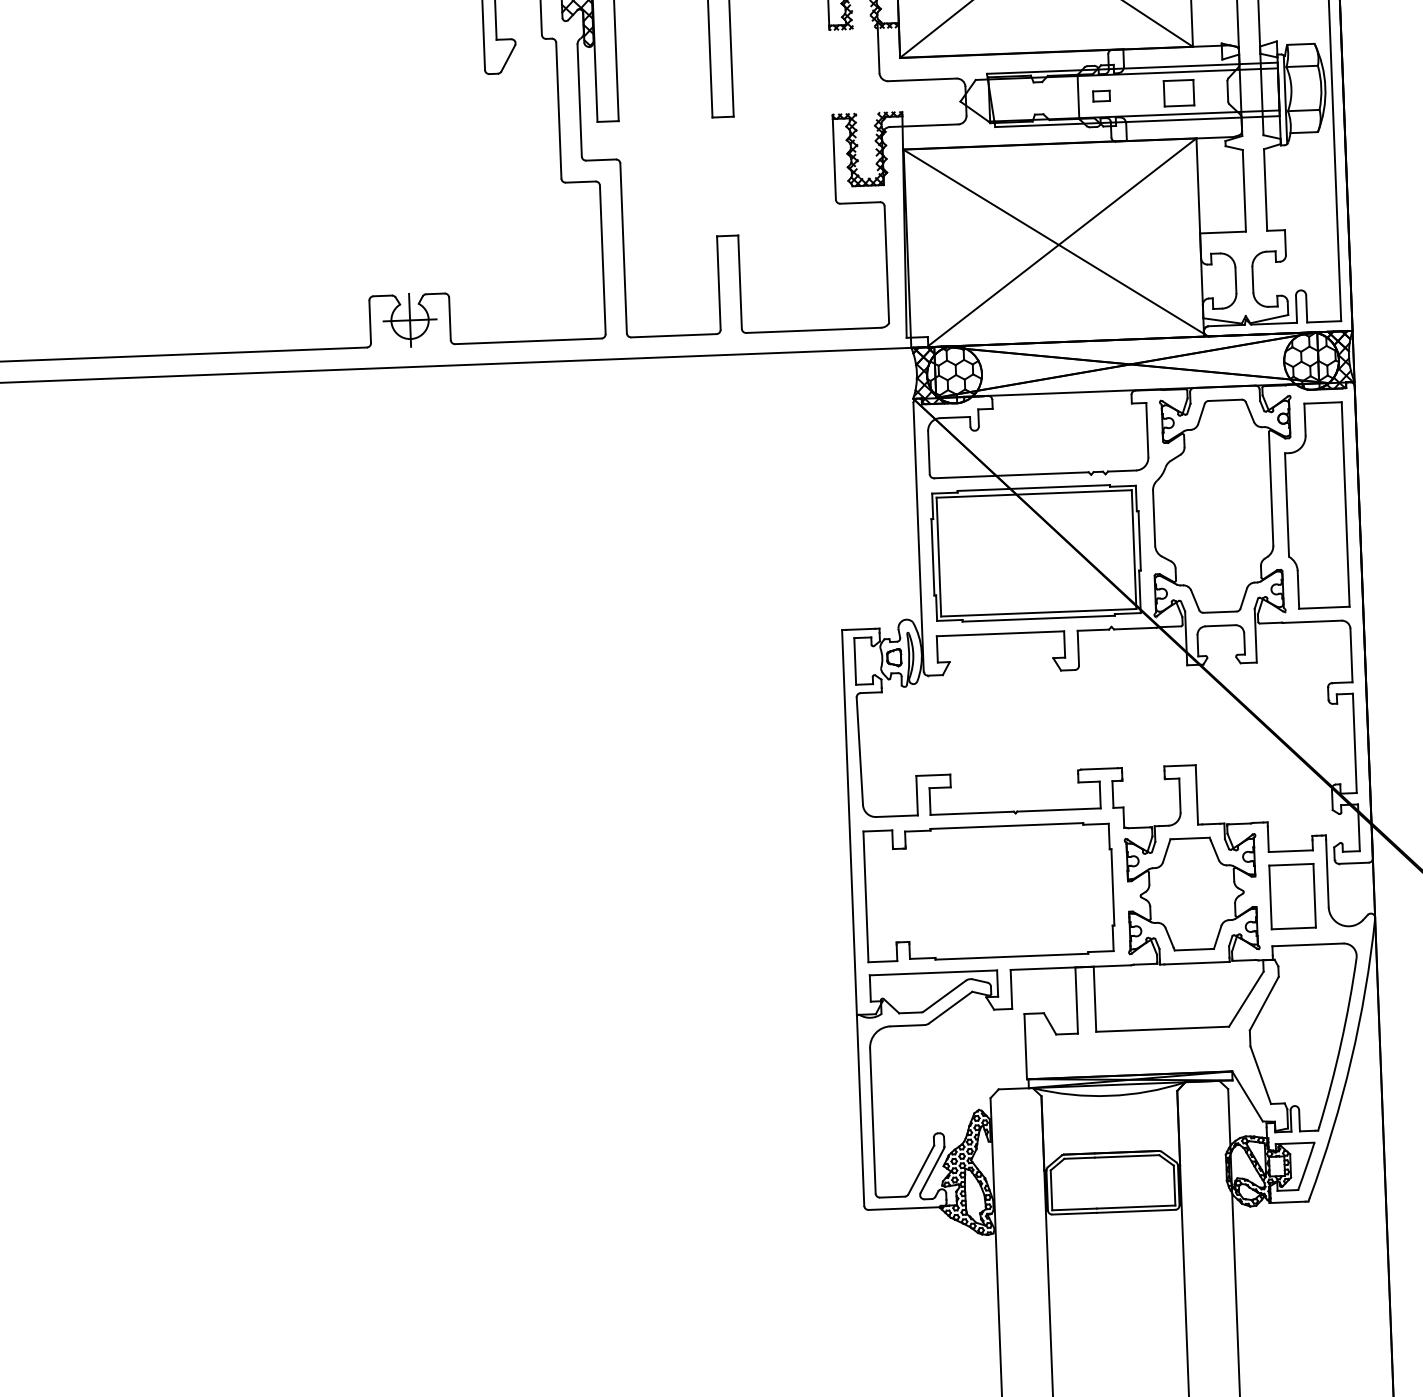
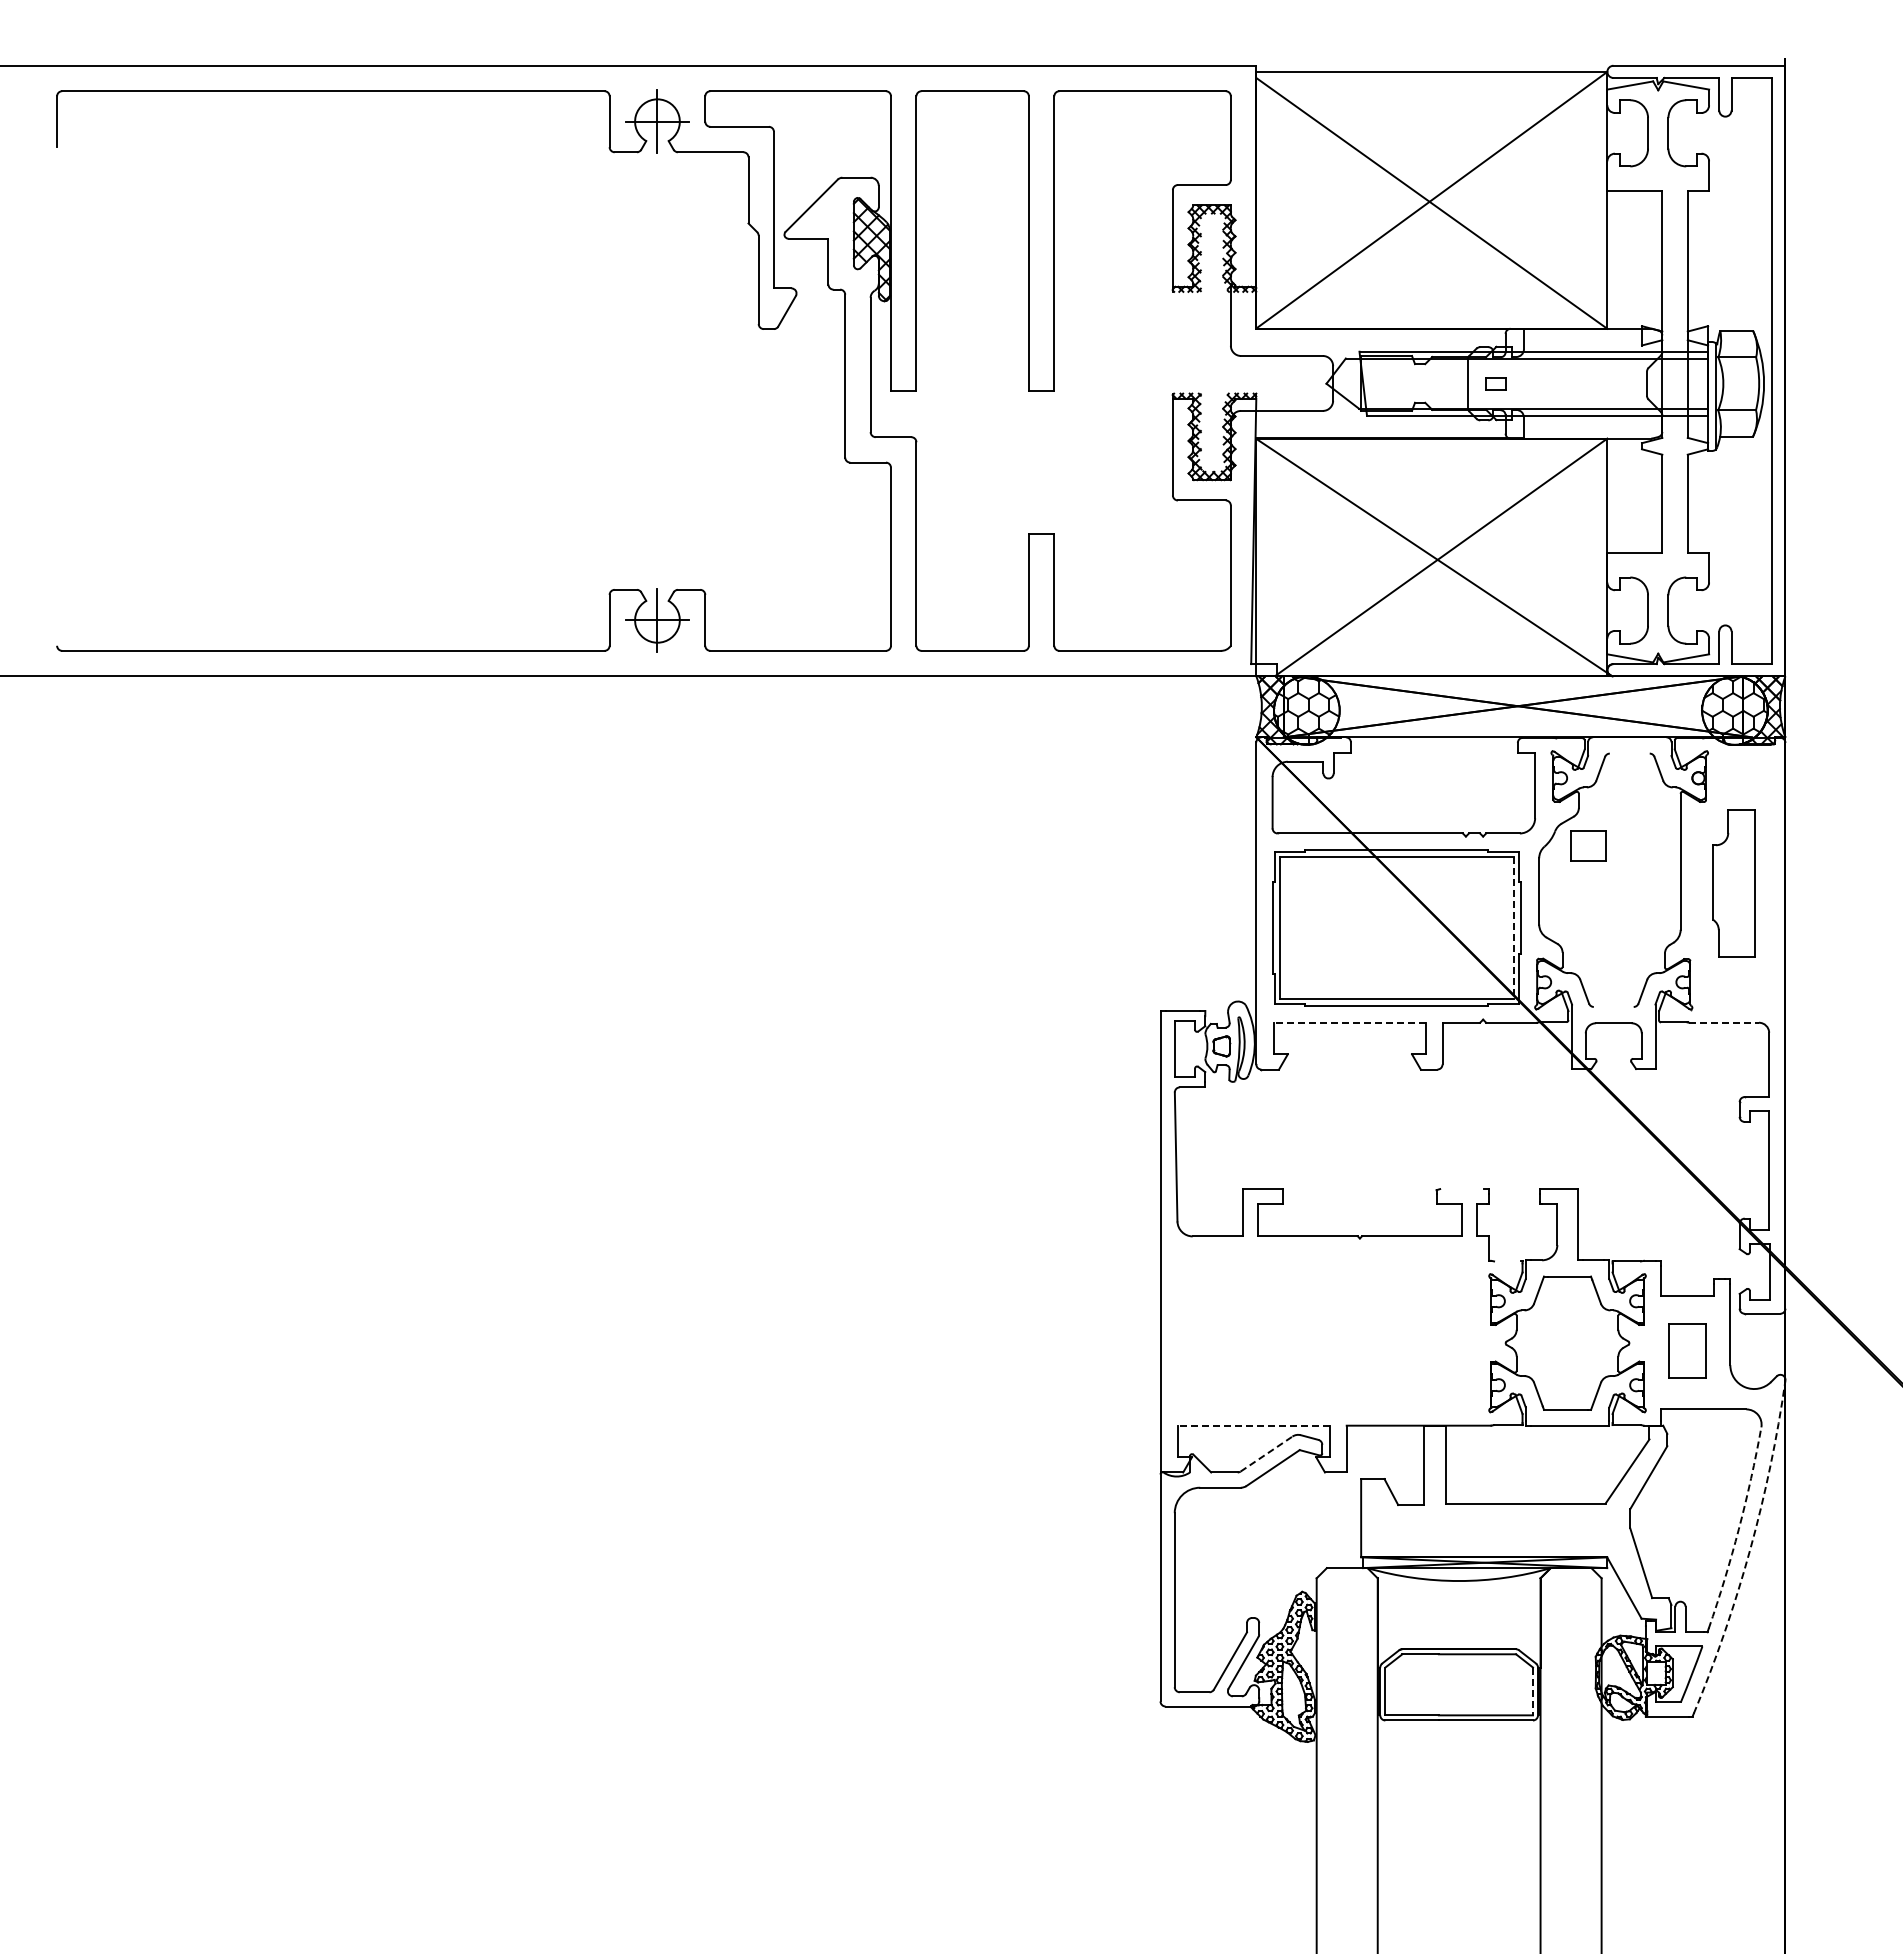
part: (1178, 93) -> (1588, 845), moved
line: (1225, 400) -> (1629, 753), removed
part: (1315, 505) -> (1733, 883), size x0.6
line: (1133, 549) -> (1513, 928), solid -> dashed
line: (1219, 611) -> (1613, 1006), removed
line: (1312, 621) -> (1724, 1022), solid -> dashed
line: (1000, 633) -> (1349, 1022), solid -> dashed
line: (1099, 769) -> (1462, 1189), removed
line: (1139, 827) -> (1507, 1261), removed
part: (989, 892) -> (1324, 1331), removed
part: (1292, 896) -> (1687, 1350), size x0.7
line: (932, 972) -> (1253, 1425), solid -> dashed
line: (944, 995) -> (1266, 1453), solid -> dashed
arc: (1340, 1043) -> (1738, 1529), solid -> dashed
arc: (1351, 1060) -> (1750, 1549), solid -> dashed
line: (1174, 1185) -> (1533, 1691), solid -> dashed

